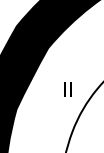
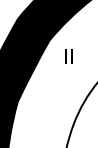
text: (67, 89) -> (68, 55), moved

